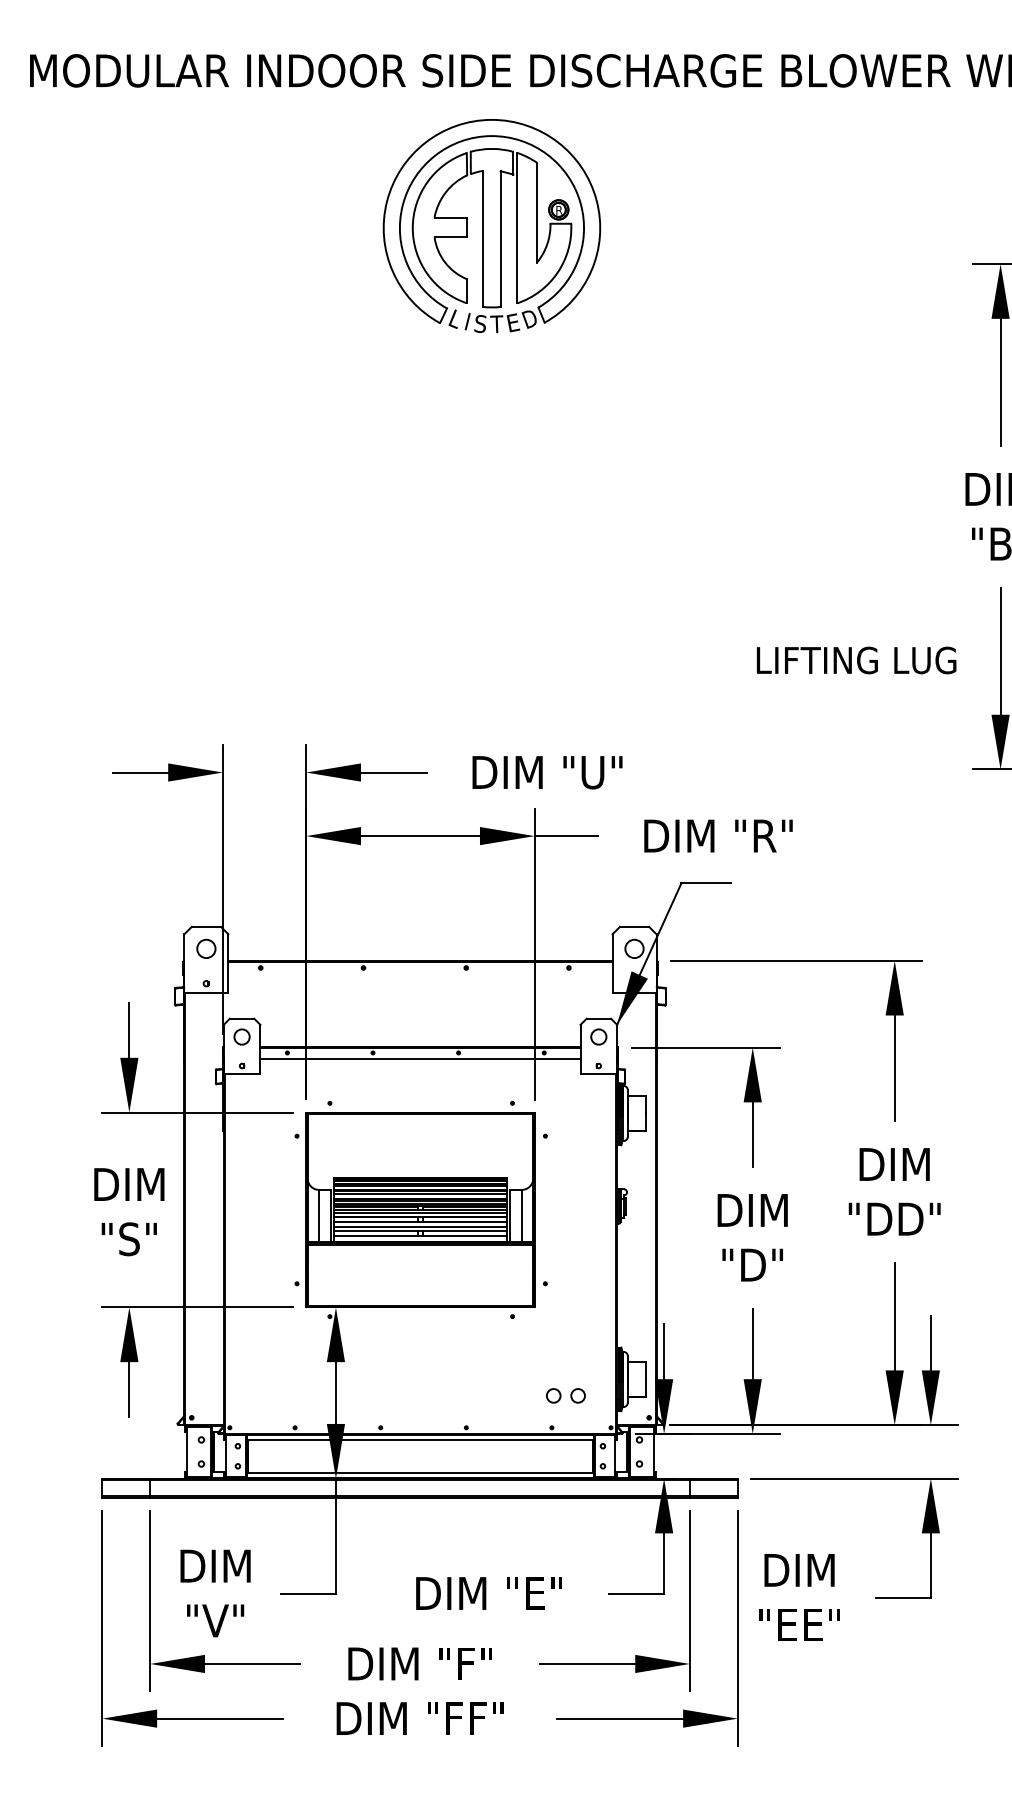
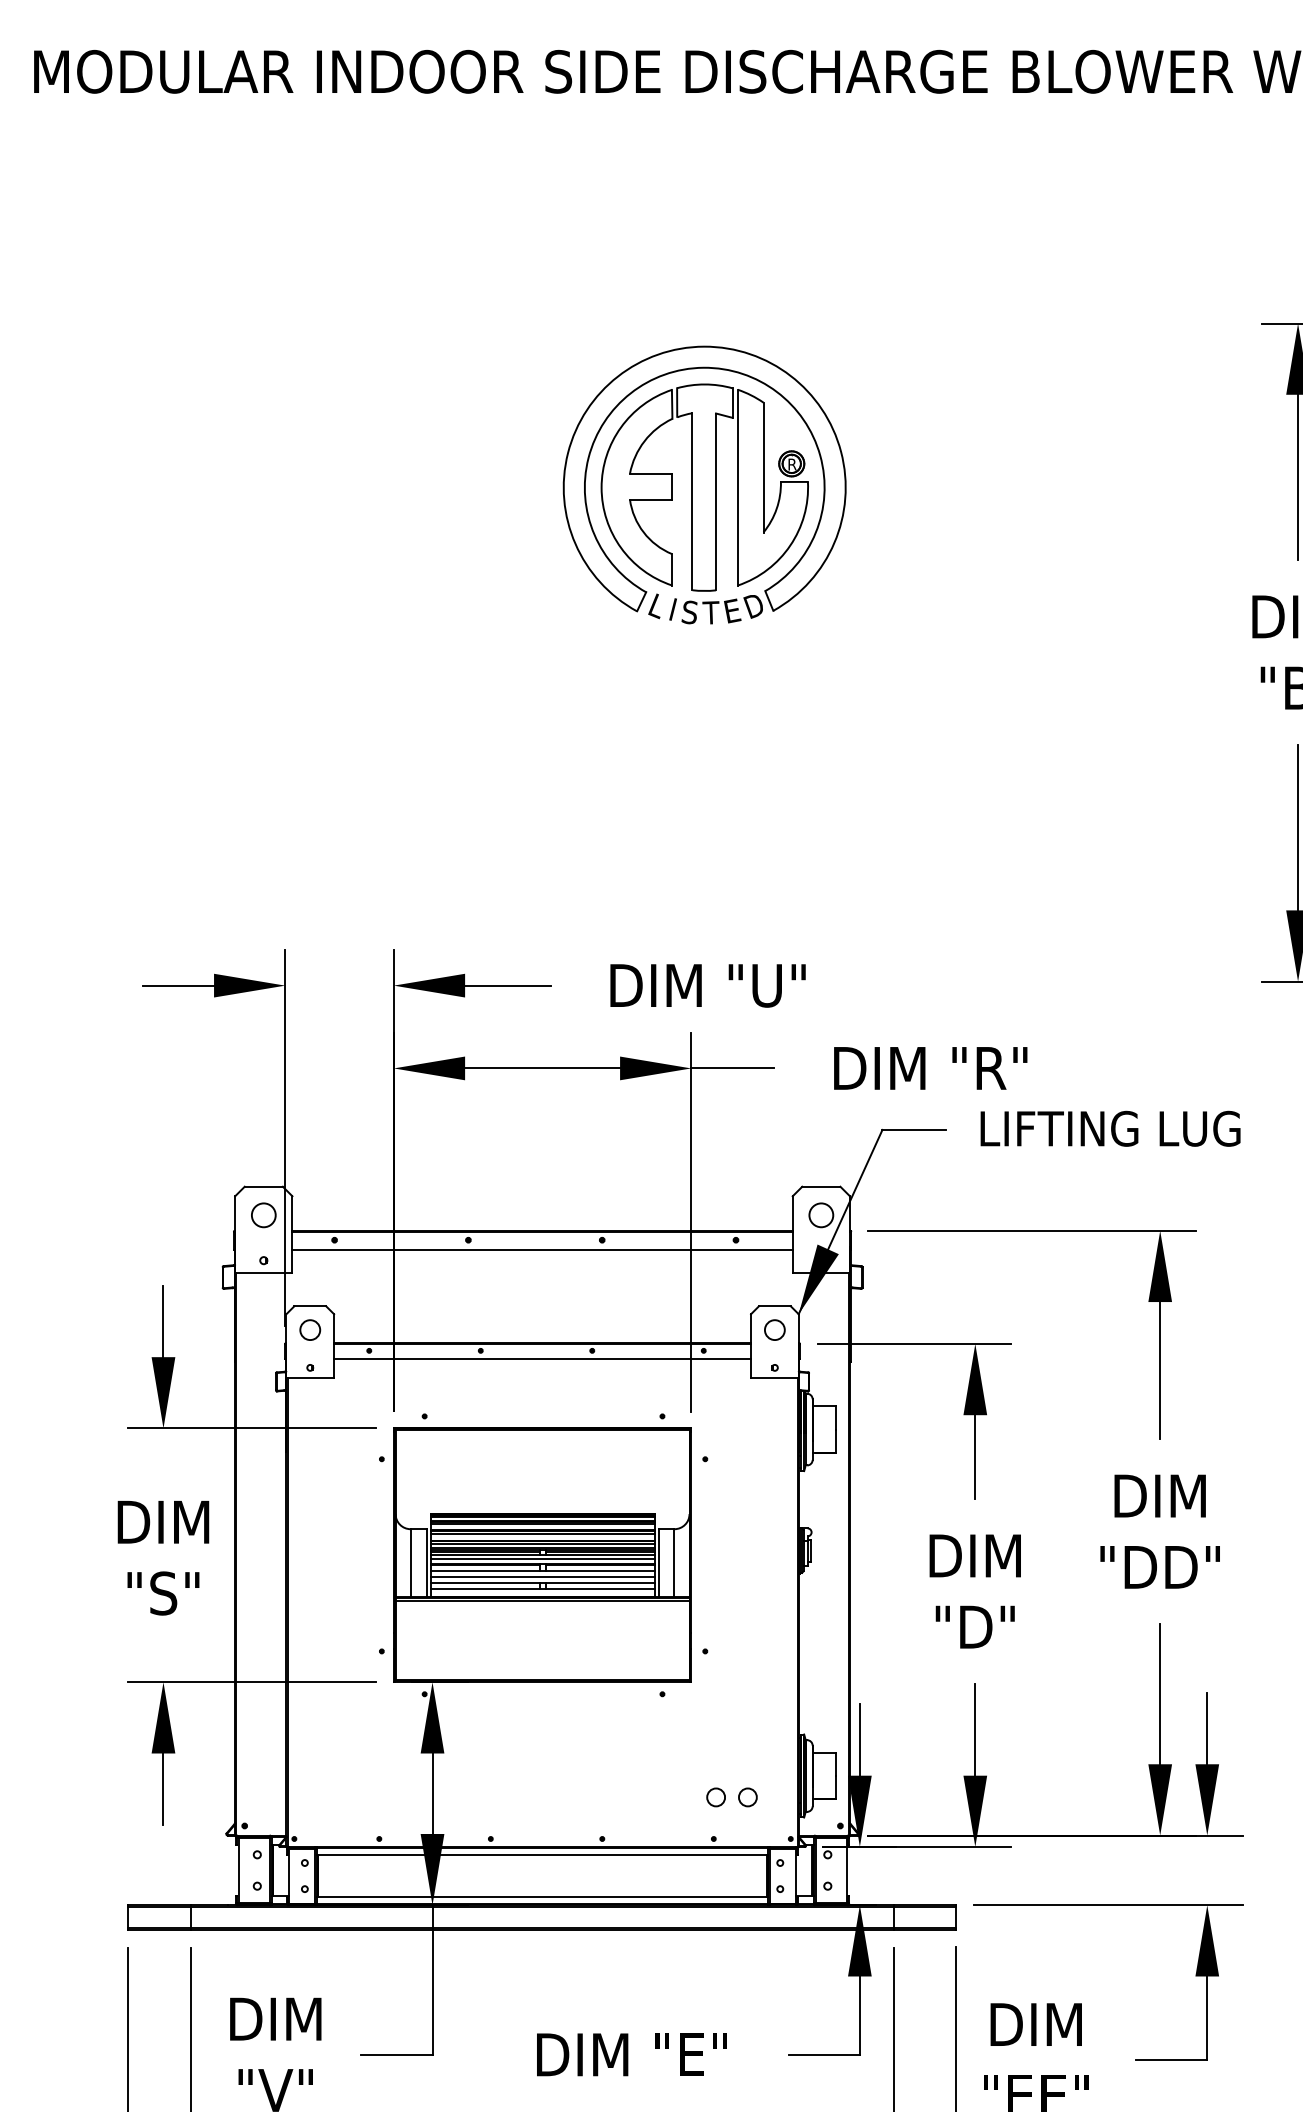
part: (491, 225) -> (704, 484), moved
text: (856, 660) -> (1110, 1128), moved
line: (420, 975) -> (542, 1249), added

